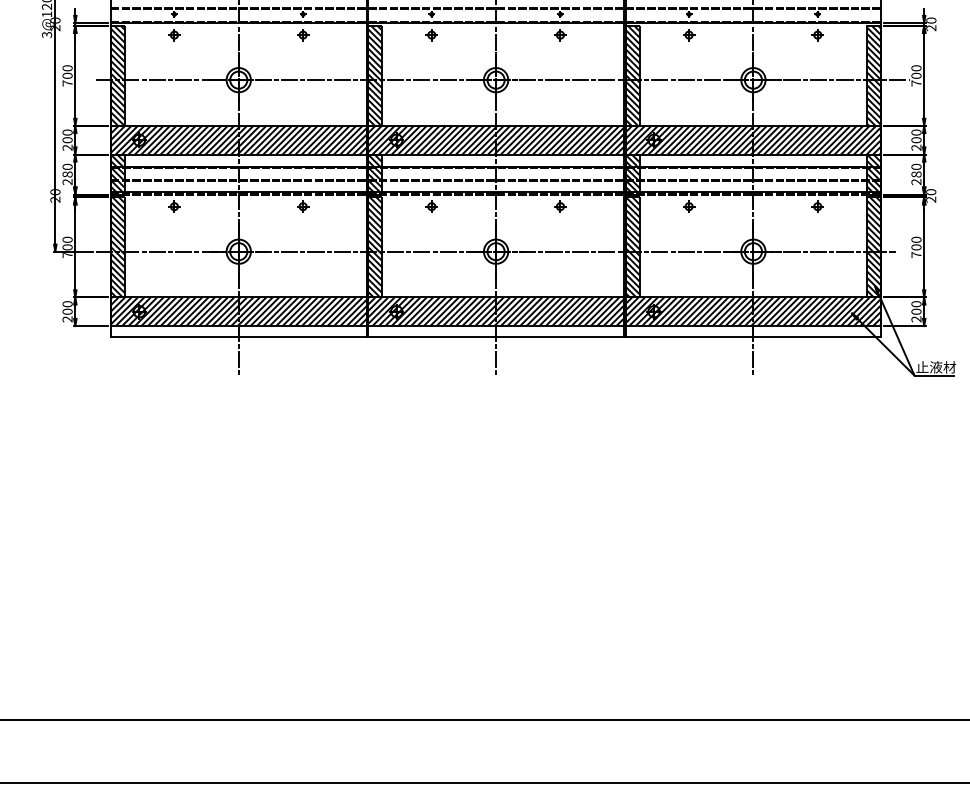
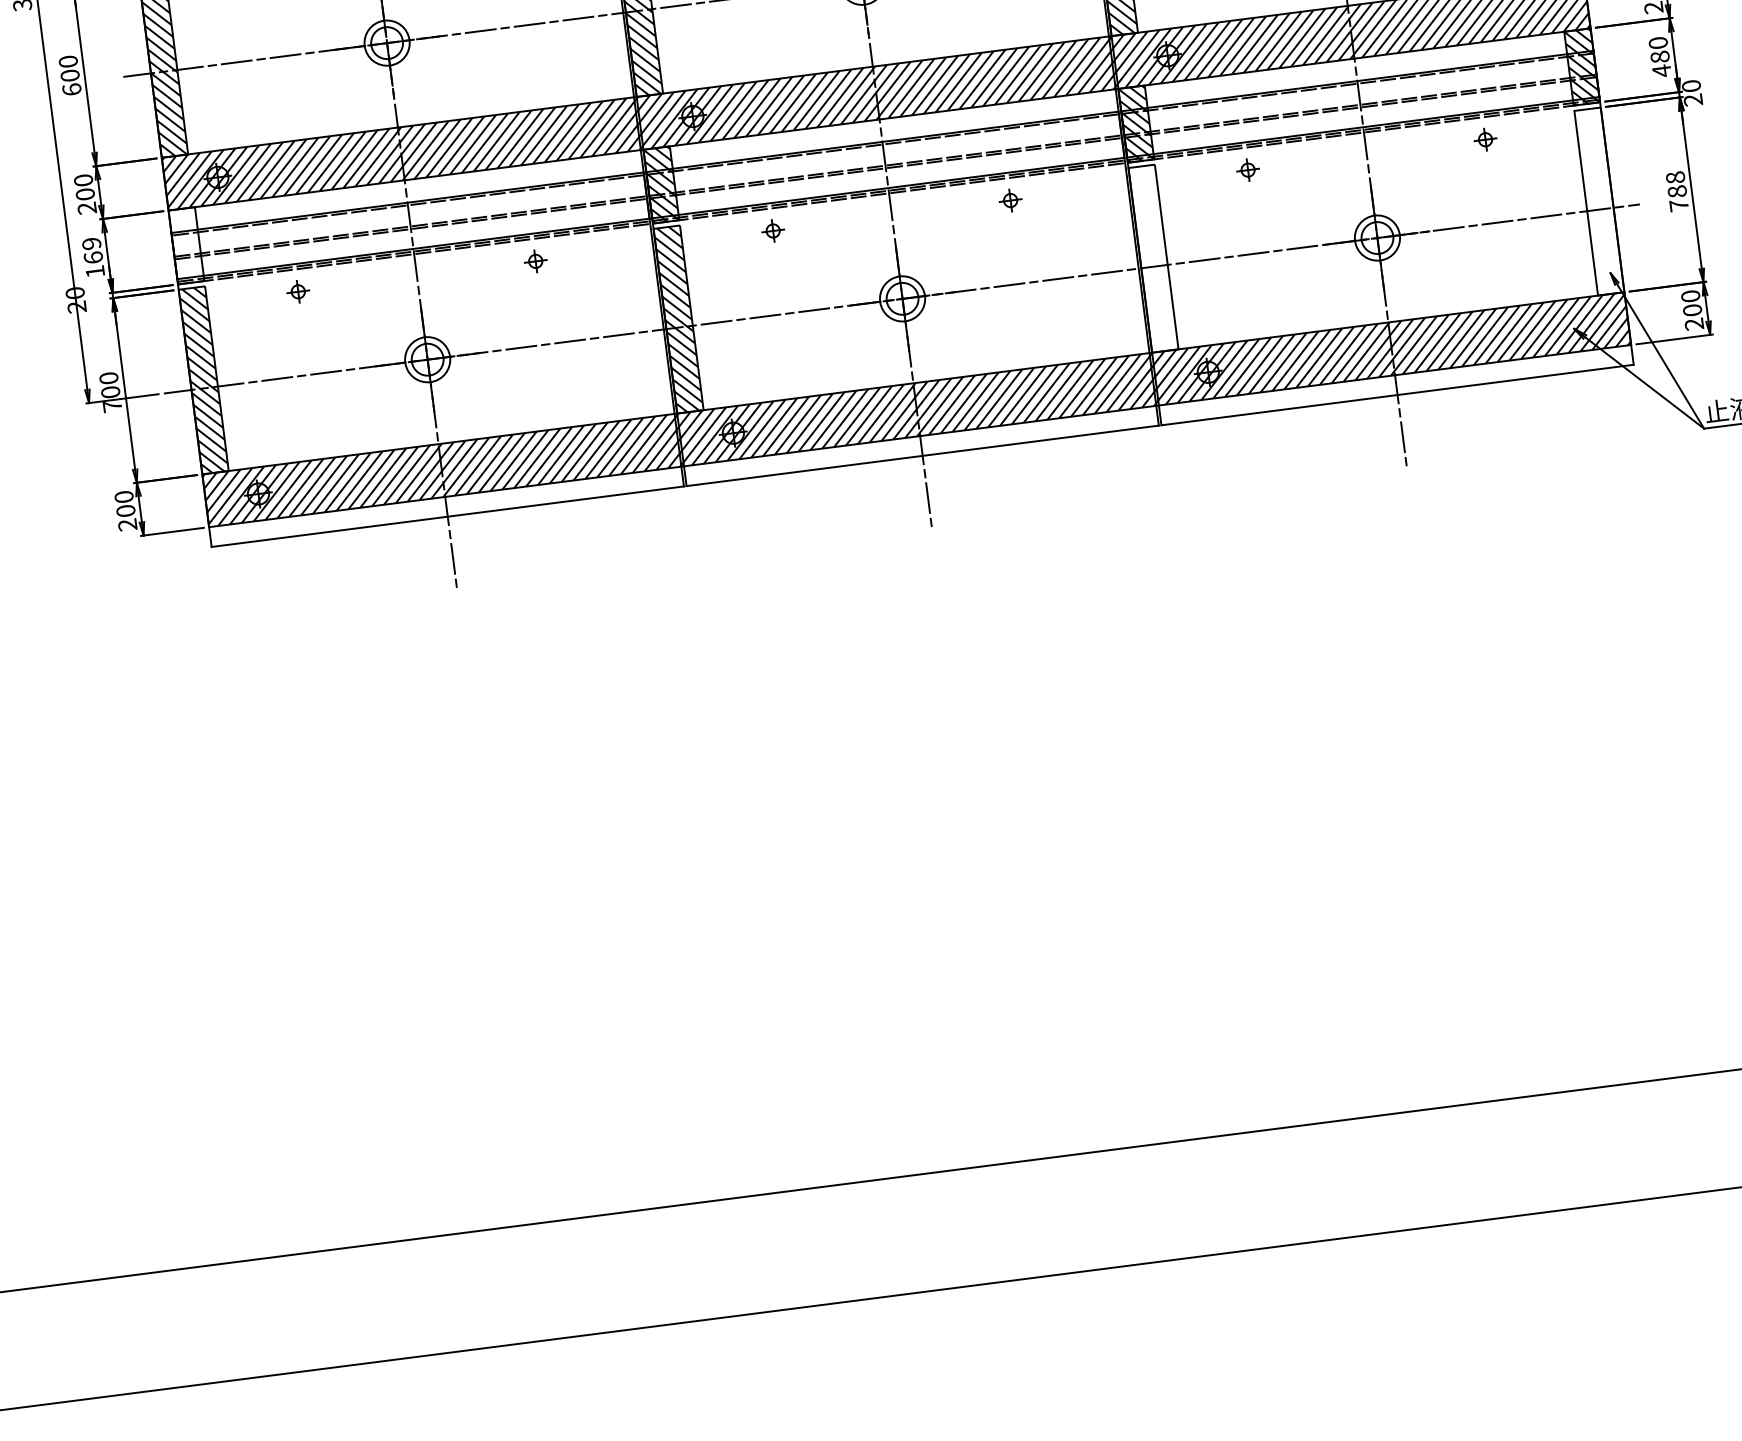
text: (67, 83) -> (71, 89), 700 -> 600
text: (67, 174) -> (93, 257), 280 -> 169
hatch: (117, 174) -> (185, 245), removed
text: (916, 181) -> (1661, 69), 280 -> 480
text: (916, 243) -> (1676, 184), 700 -> 788
hatch: (632, 247) -> (1153, 258), removed
hatch: (874, 247) -> (1599, 201), removed

